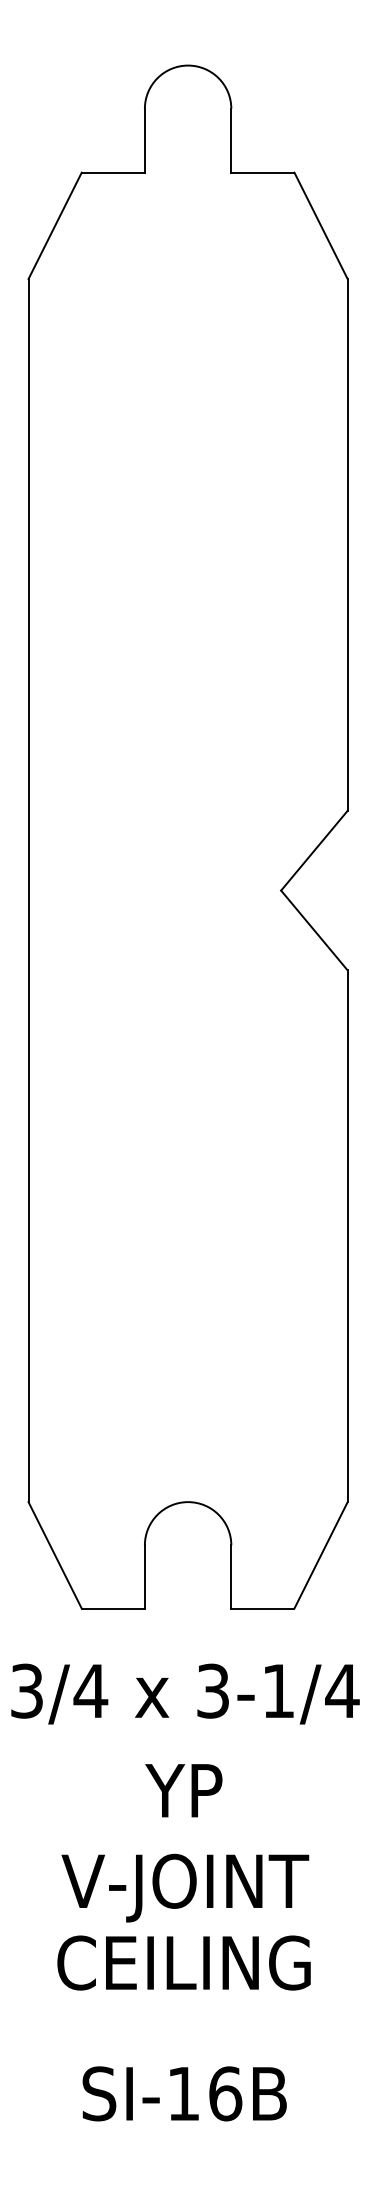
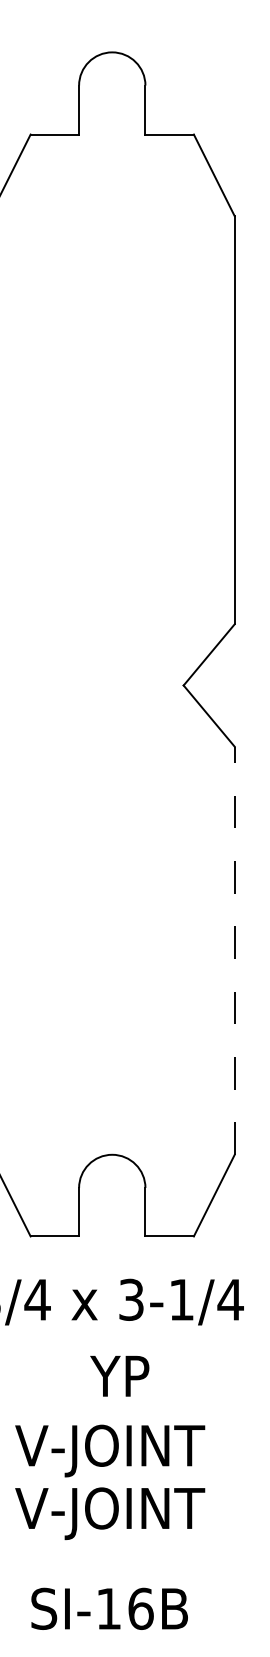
line: (347, 1236) -> (234, 950), solid -> dashed
text: (183, 1790) -> (119, 1376), moved
text: (183, 1969) -> (108, 1513), CEILING -> V-JOINT

